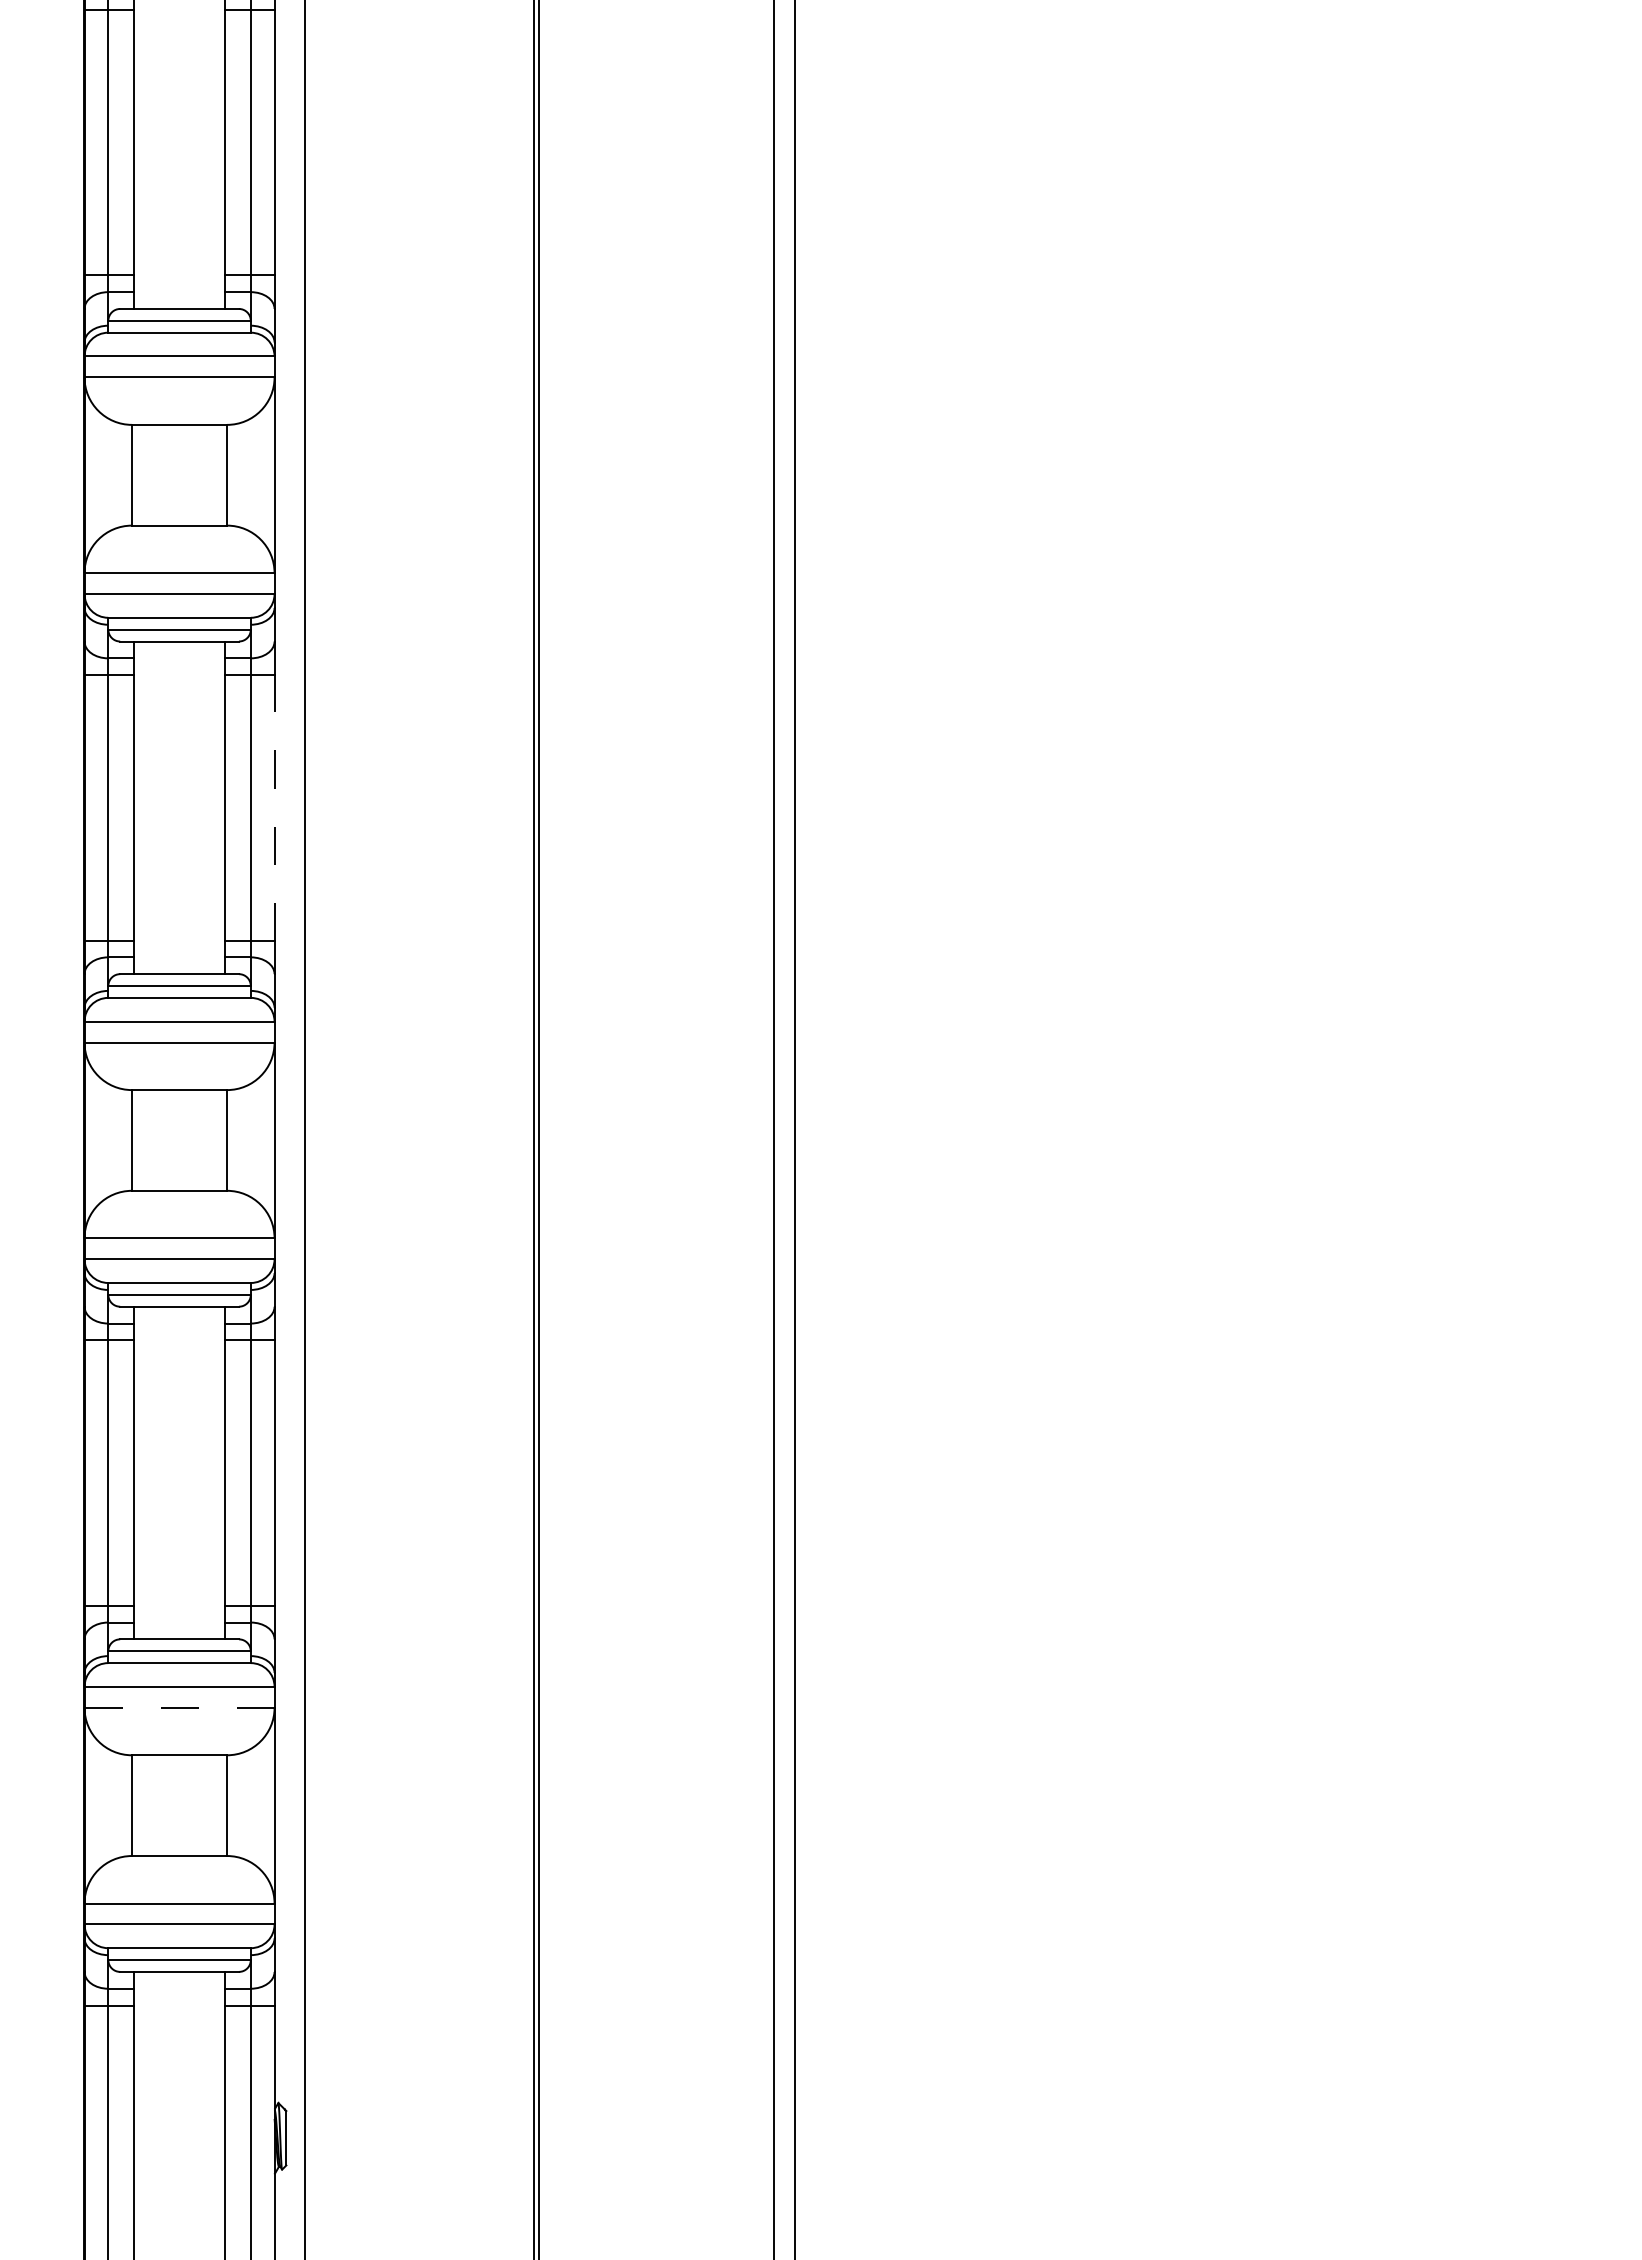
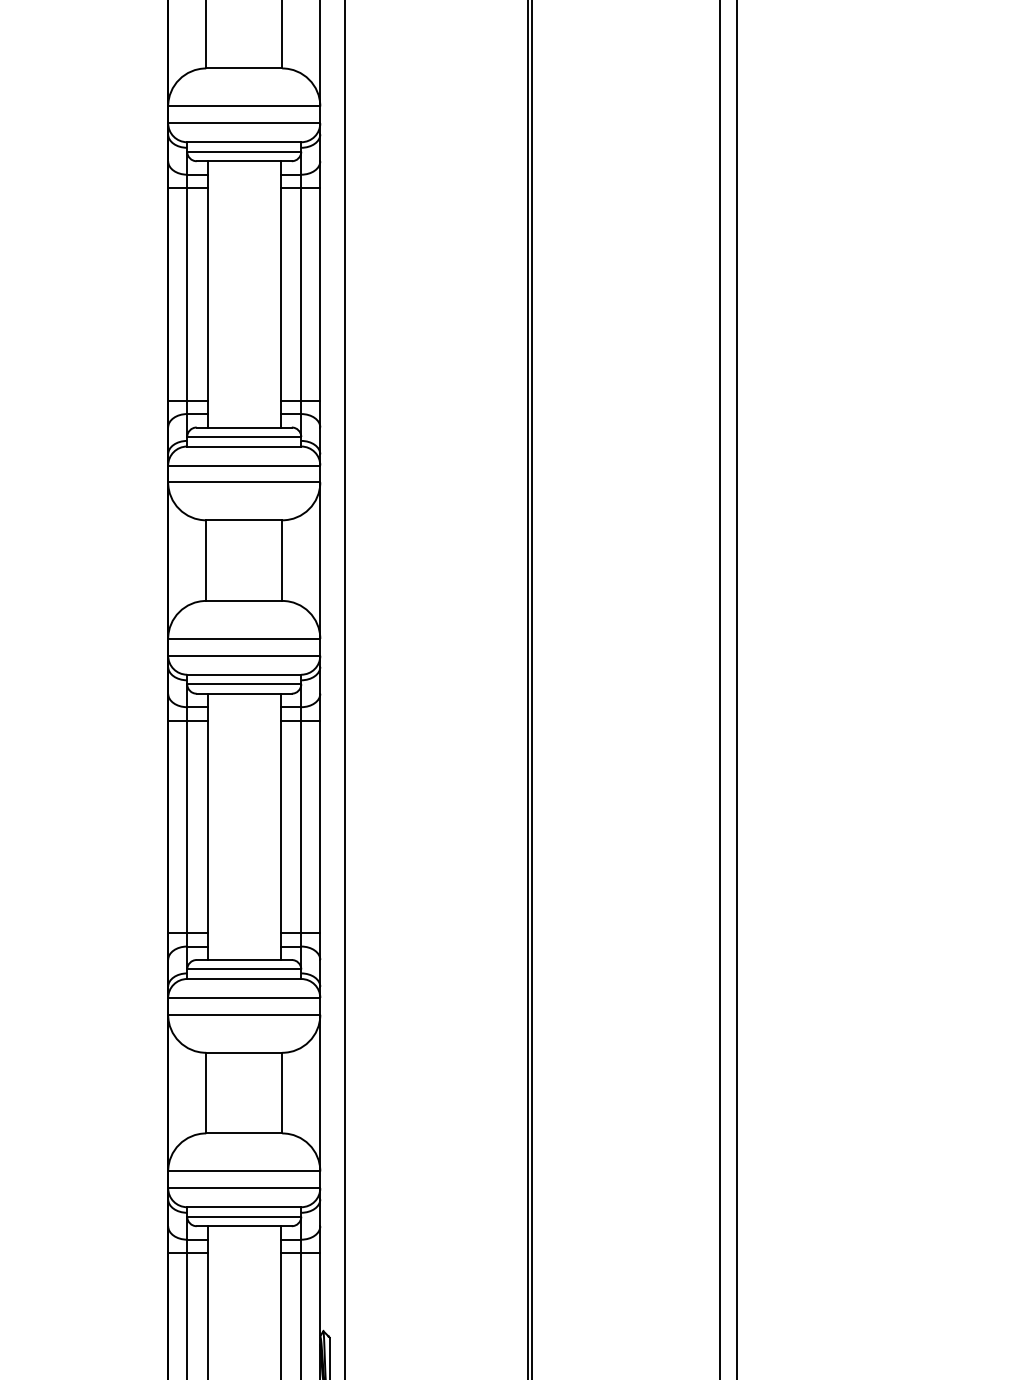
line: (274, 807) -> (320, 294), dashed -> solid
line: (180, 1707) -> (244, 1014), dashed -> solid

